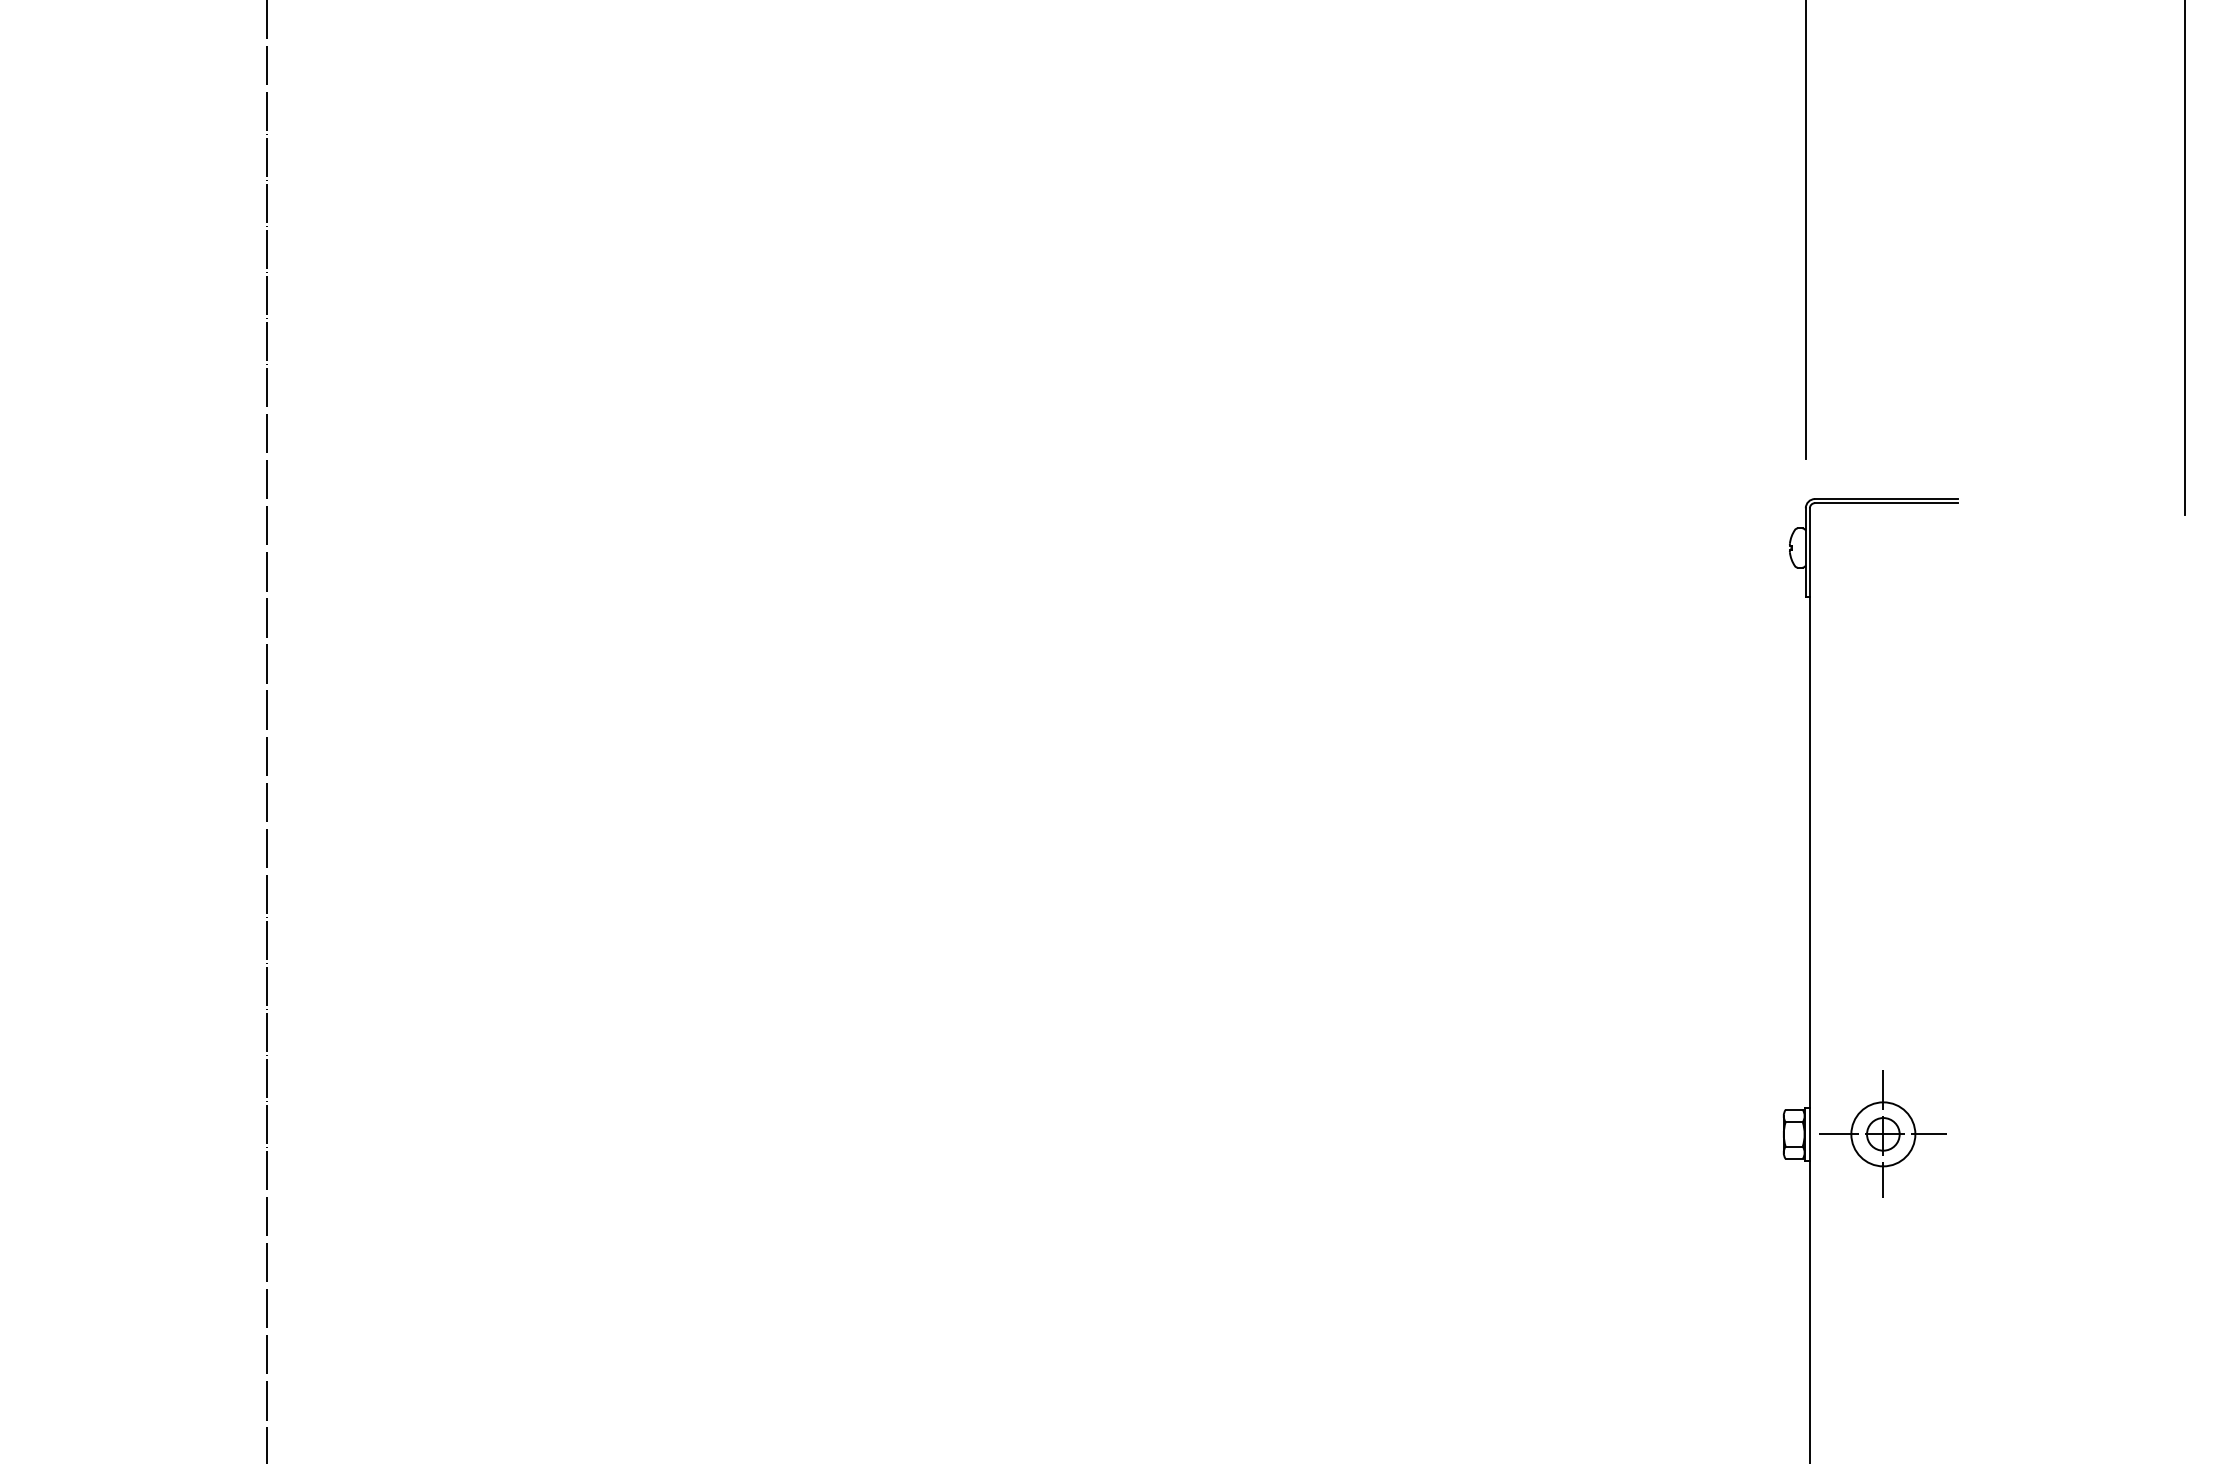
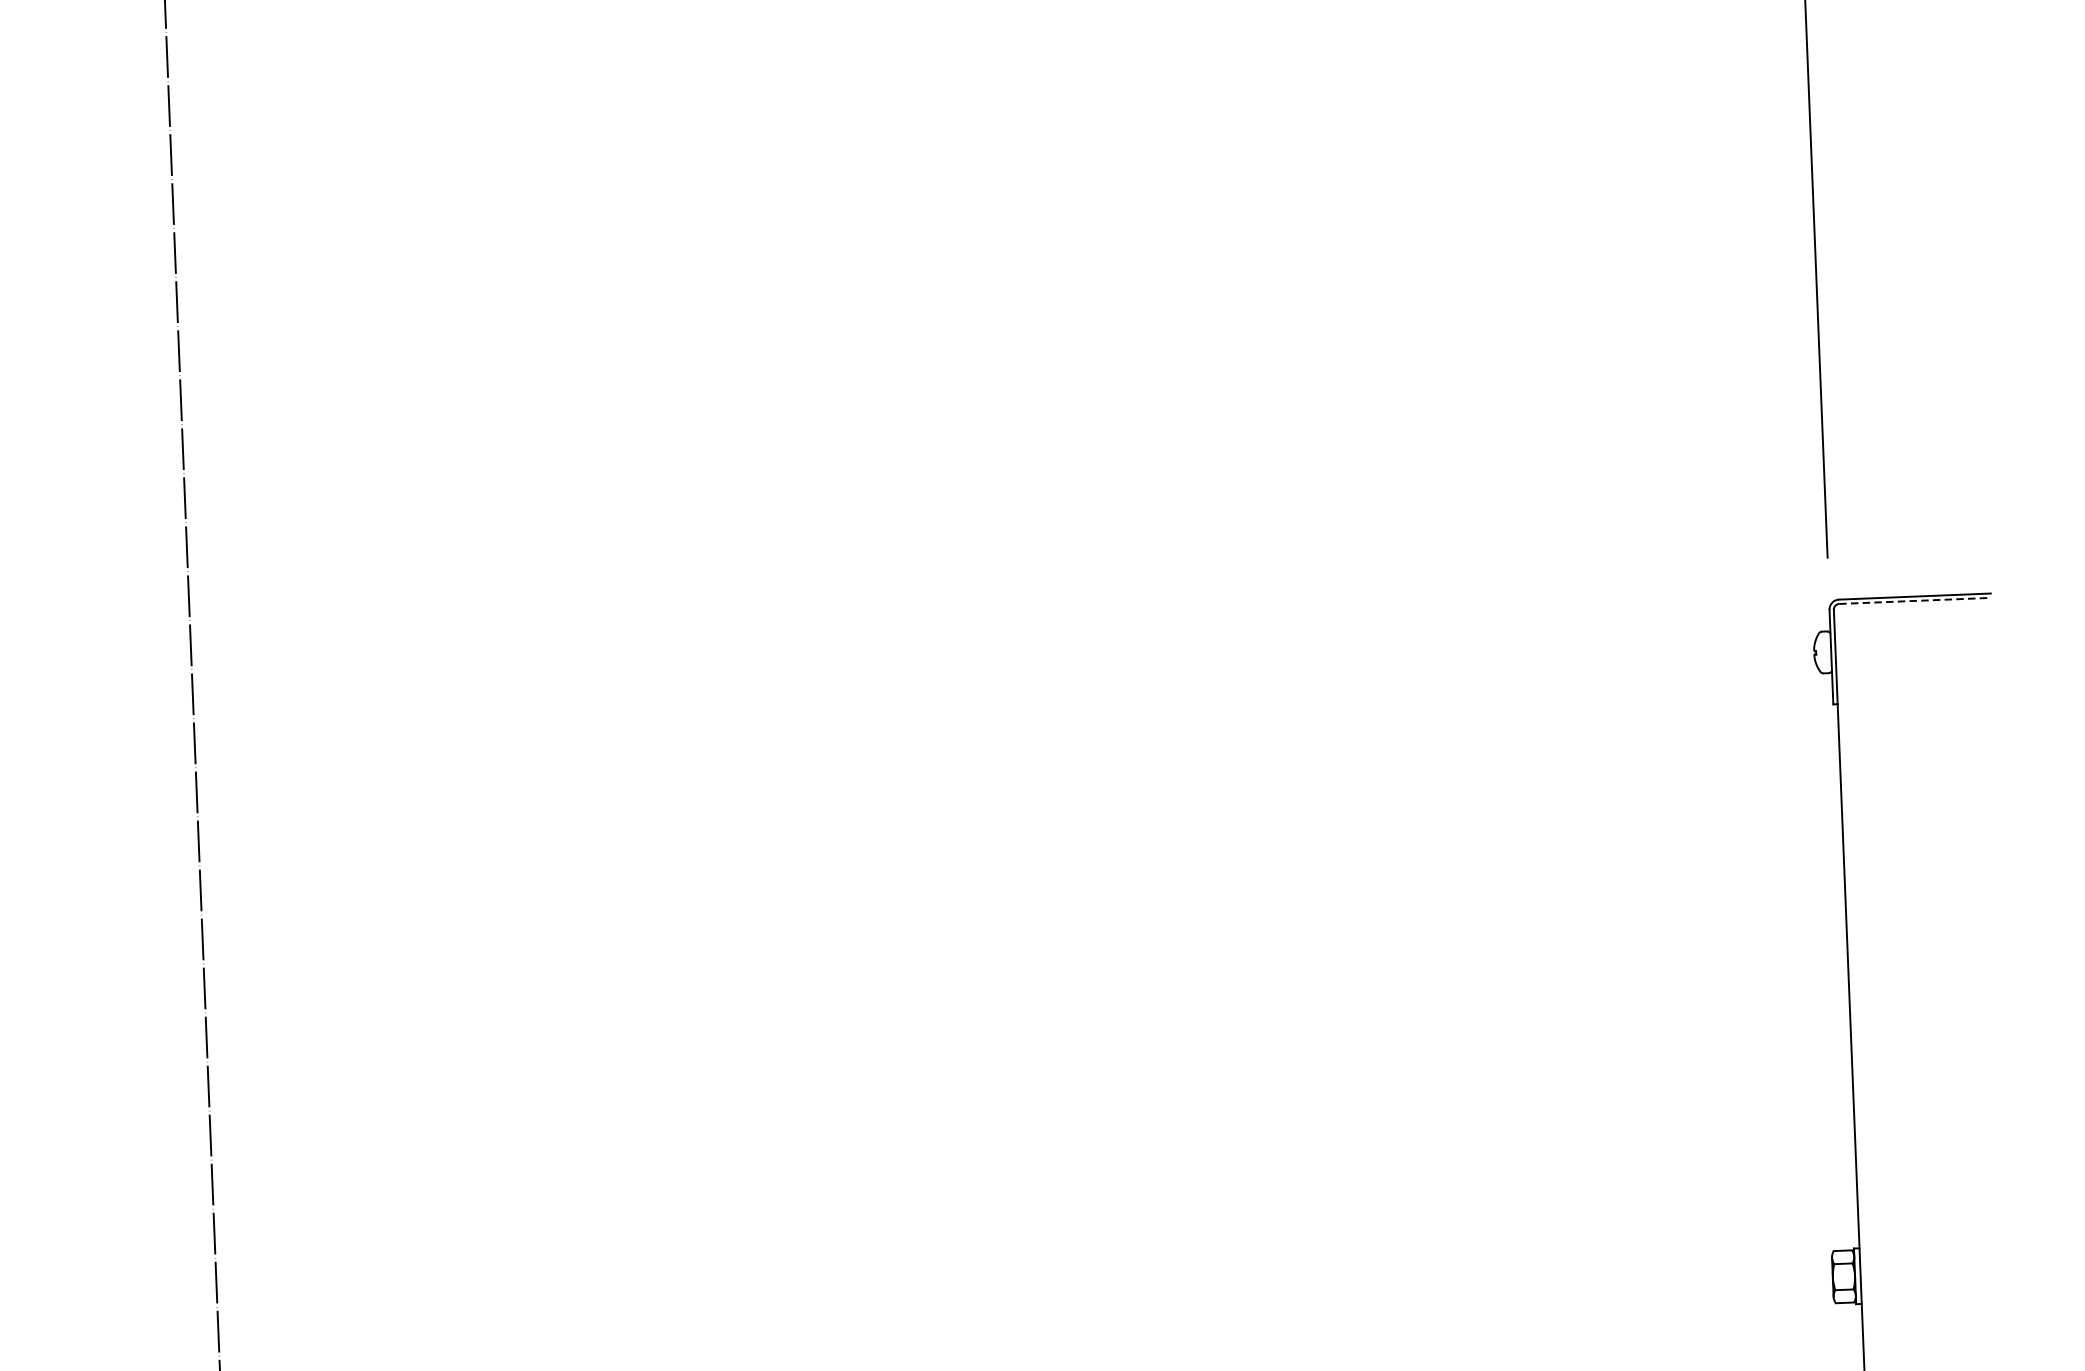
line: (1886, 503) -> (1915, 601), solid -> dashed
part: (1882, 1133) -> (1937, 1272), removed

